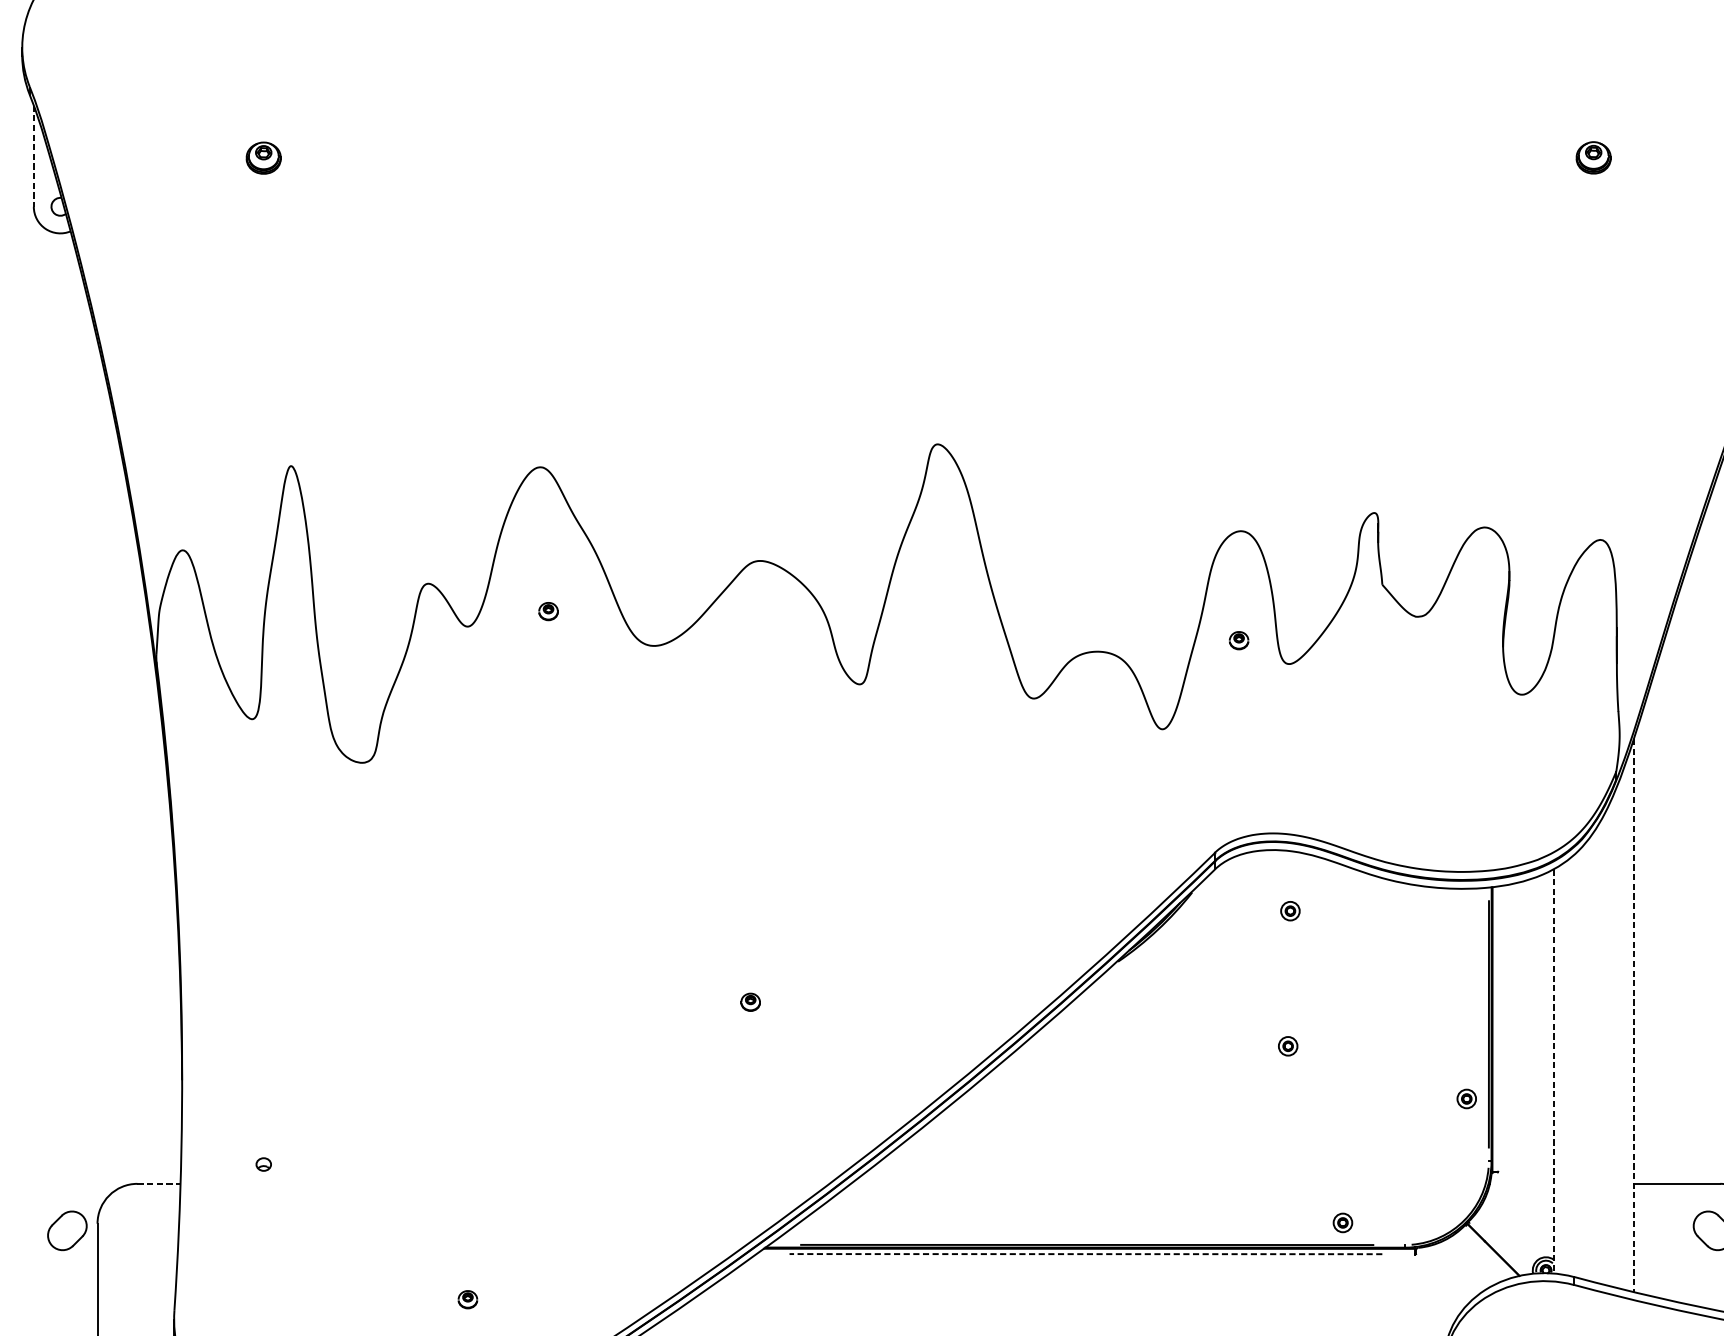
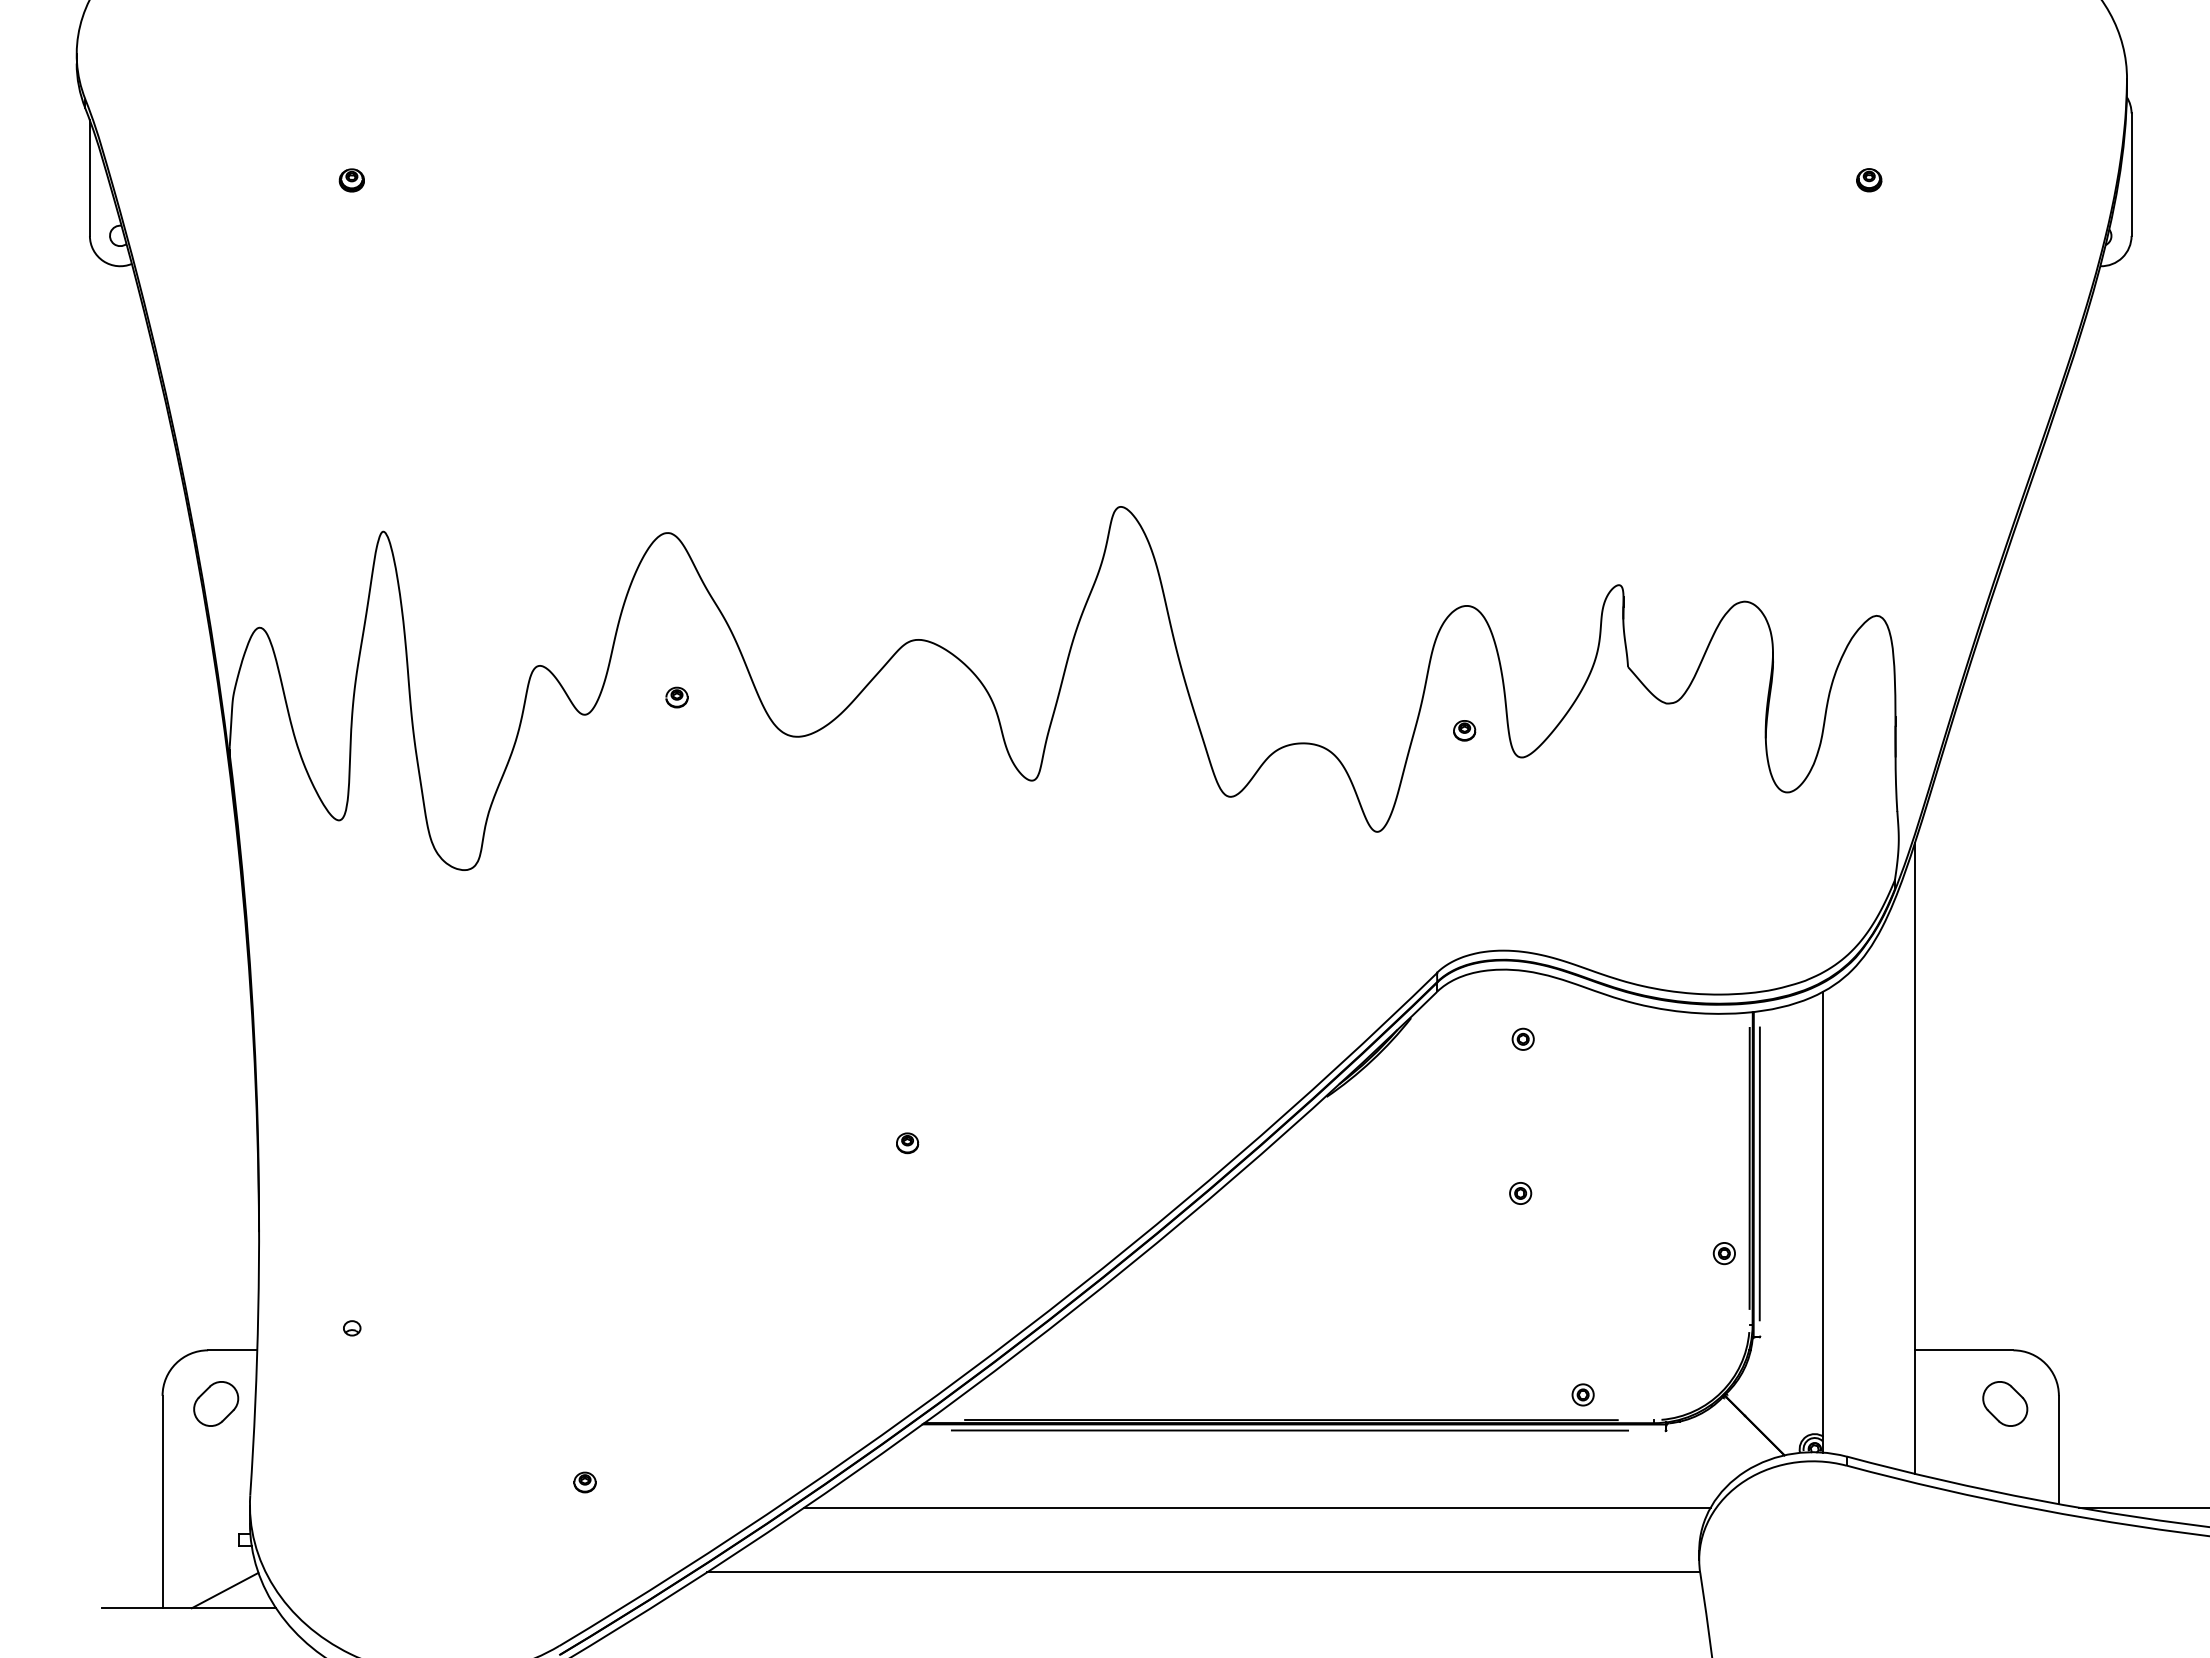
line: (33, 156) -> (89, 178), dashed -> solid
part: (263, 158) -> (351, 180), size x0.62
part: (1594, 158) -> (1869, 180), size x0.62
line: (1633, 1016) -> (1914, 1159), dashed -> solid
line: (1497, 1028) -> (1759, 1173), added
line: (1553, 1071) -> (1823, 1222), dashed -> solid
line: (158, 1183) -> (232, 1350), dashed -> solid
part: (67, 1230) -> (216, 1403), moved
line: (1085, 1254) -> (1289, 1430), dashed -> solid
line: (1057, 1321) -> (1257, 1507), added

